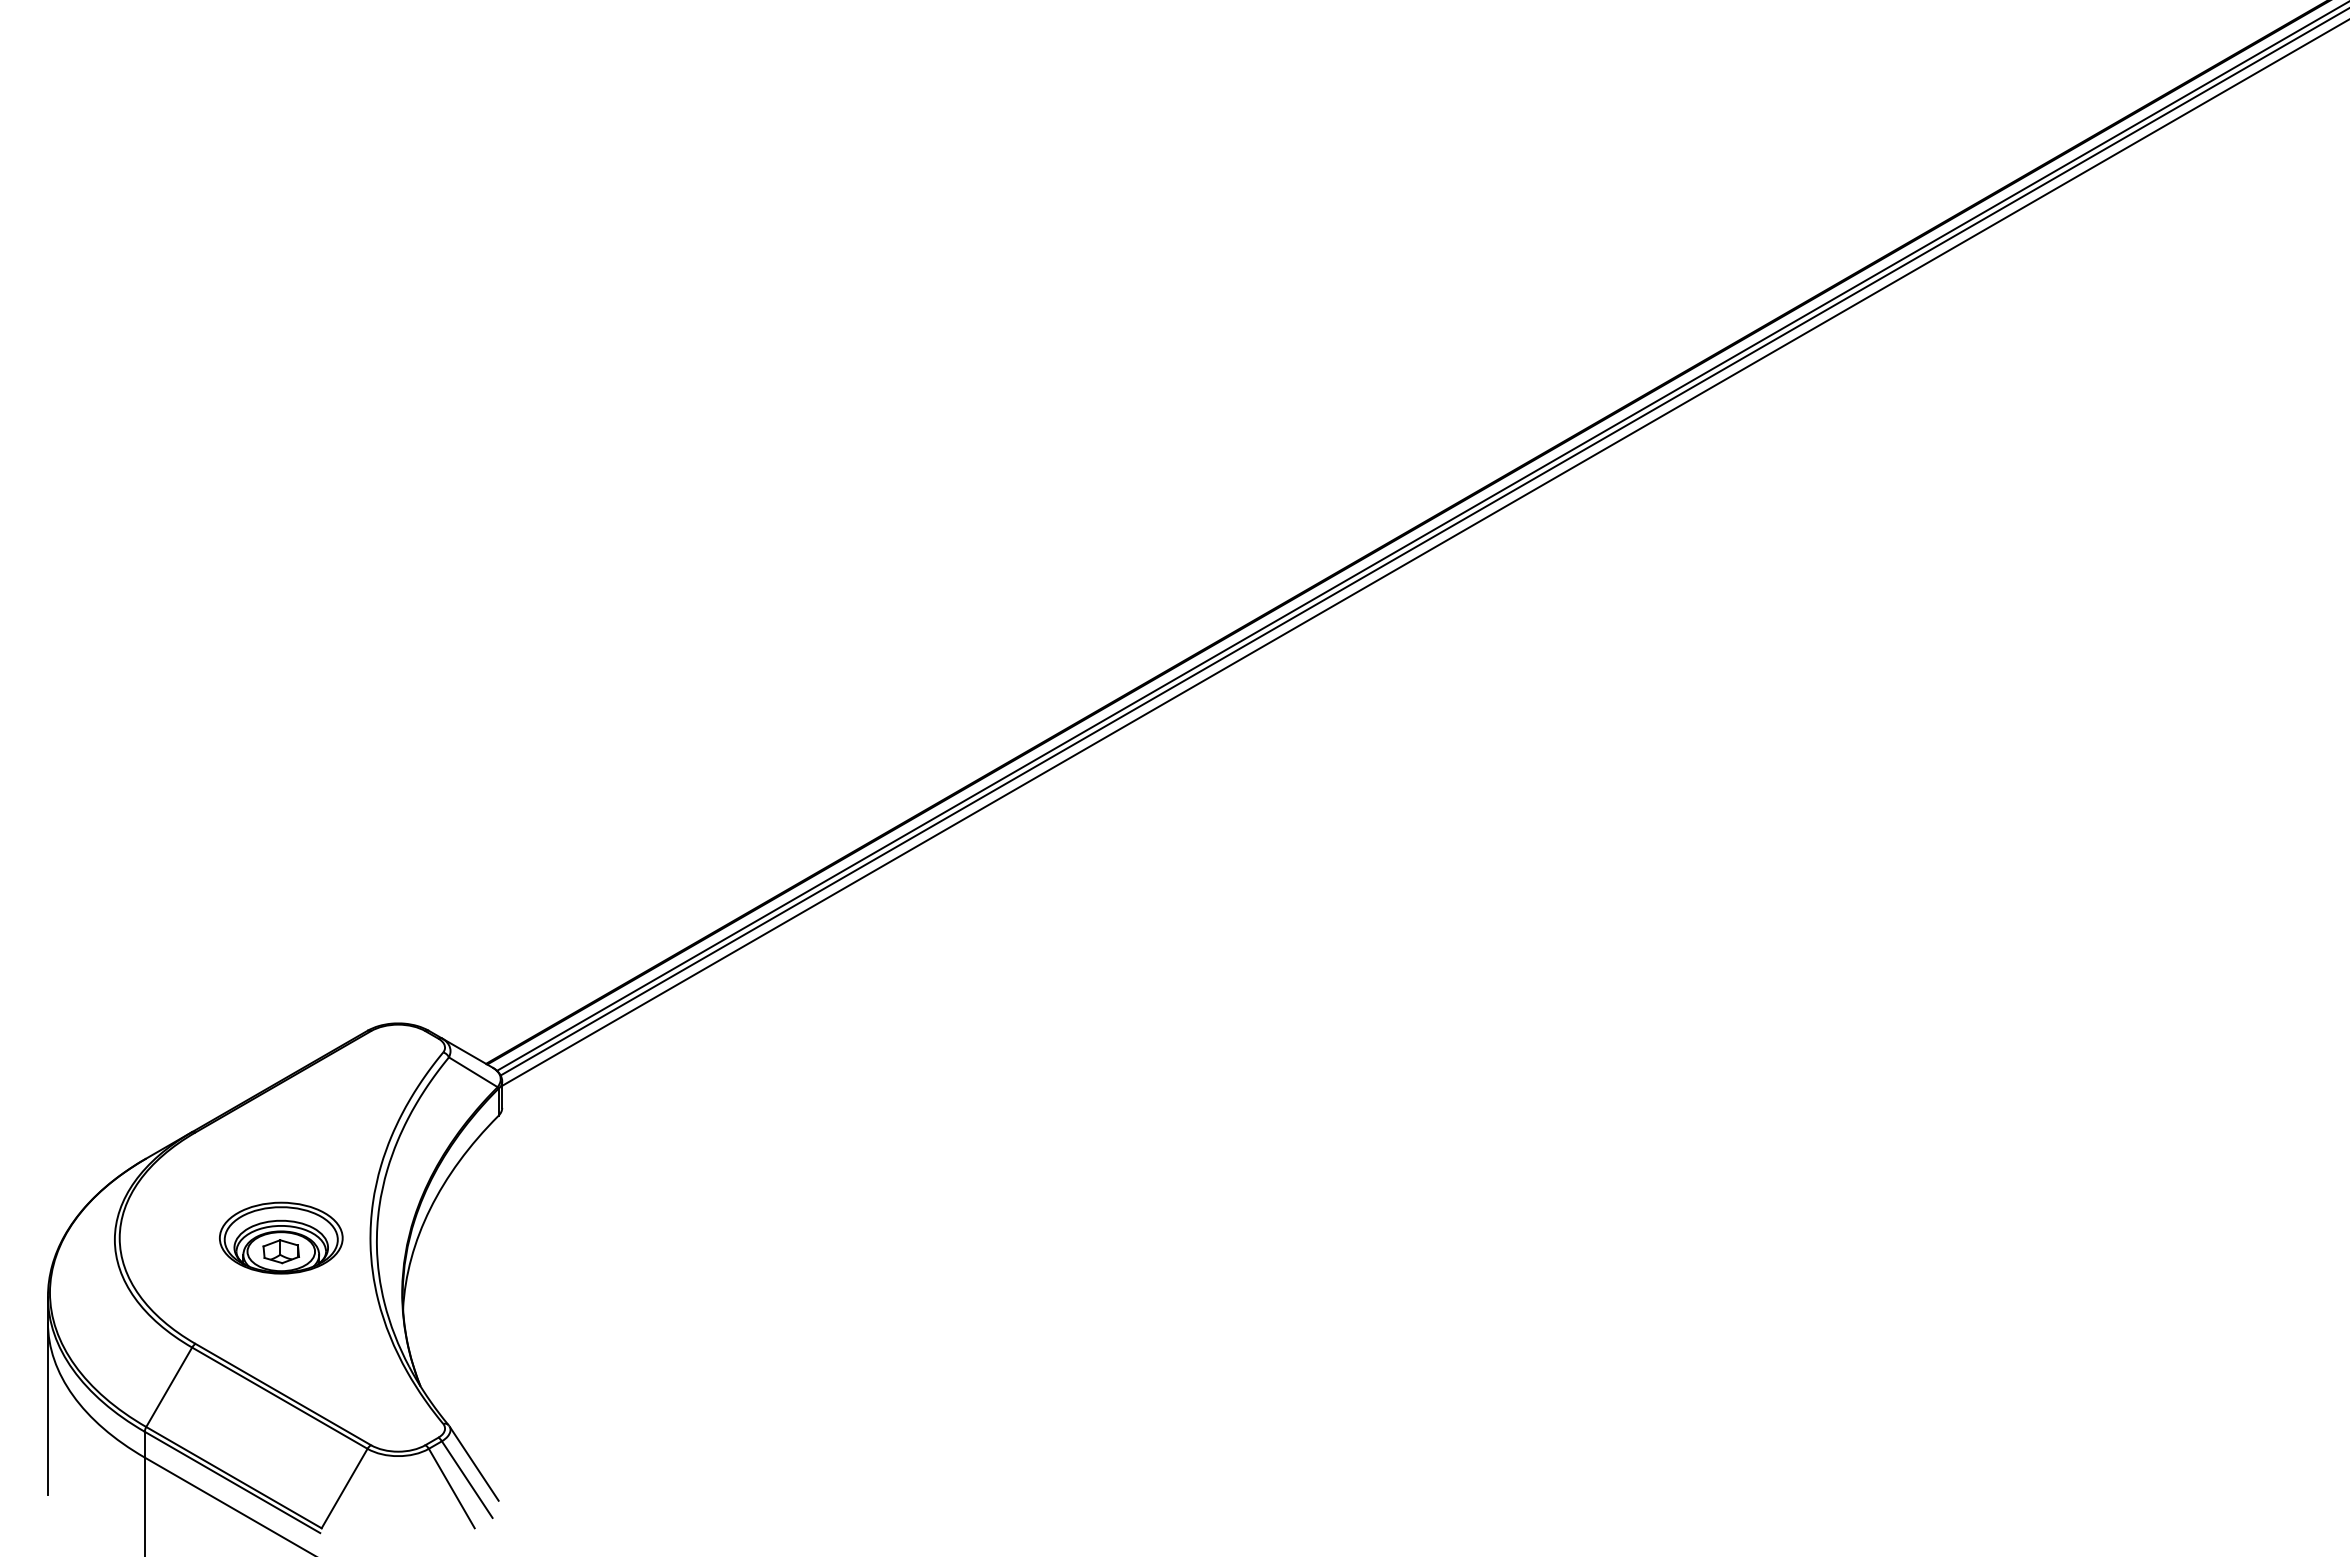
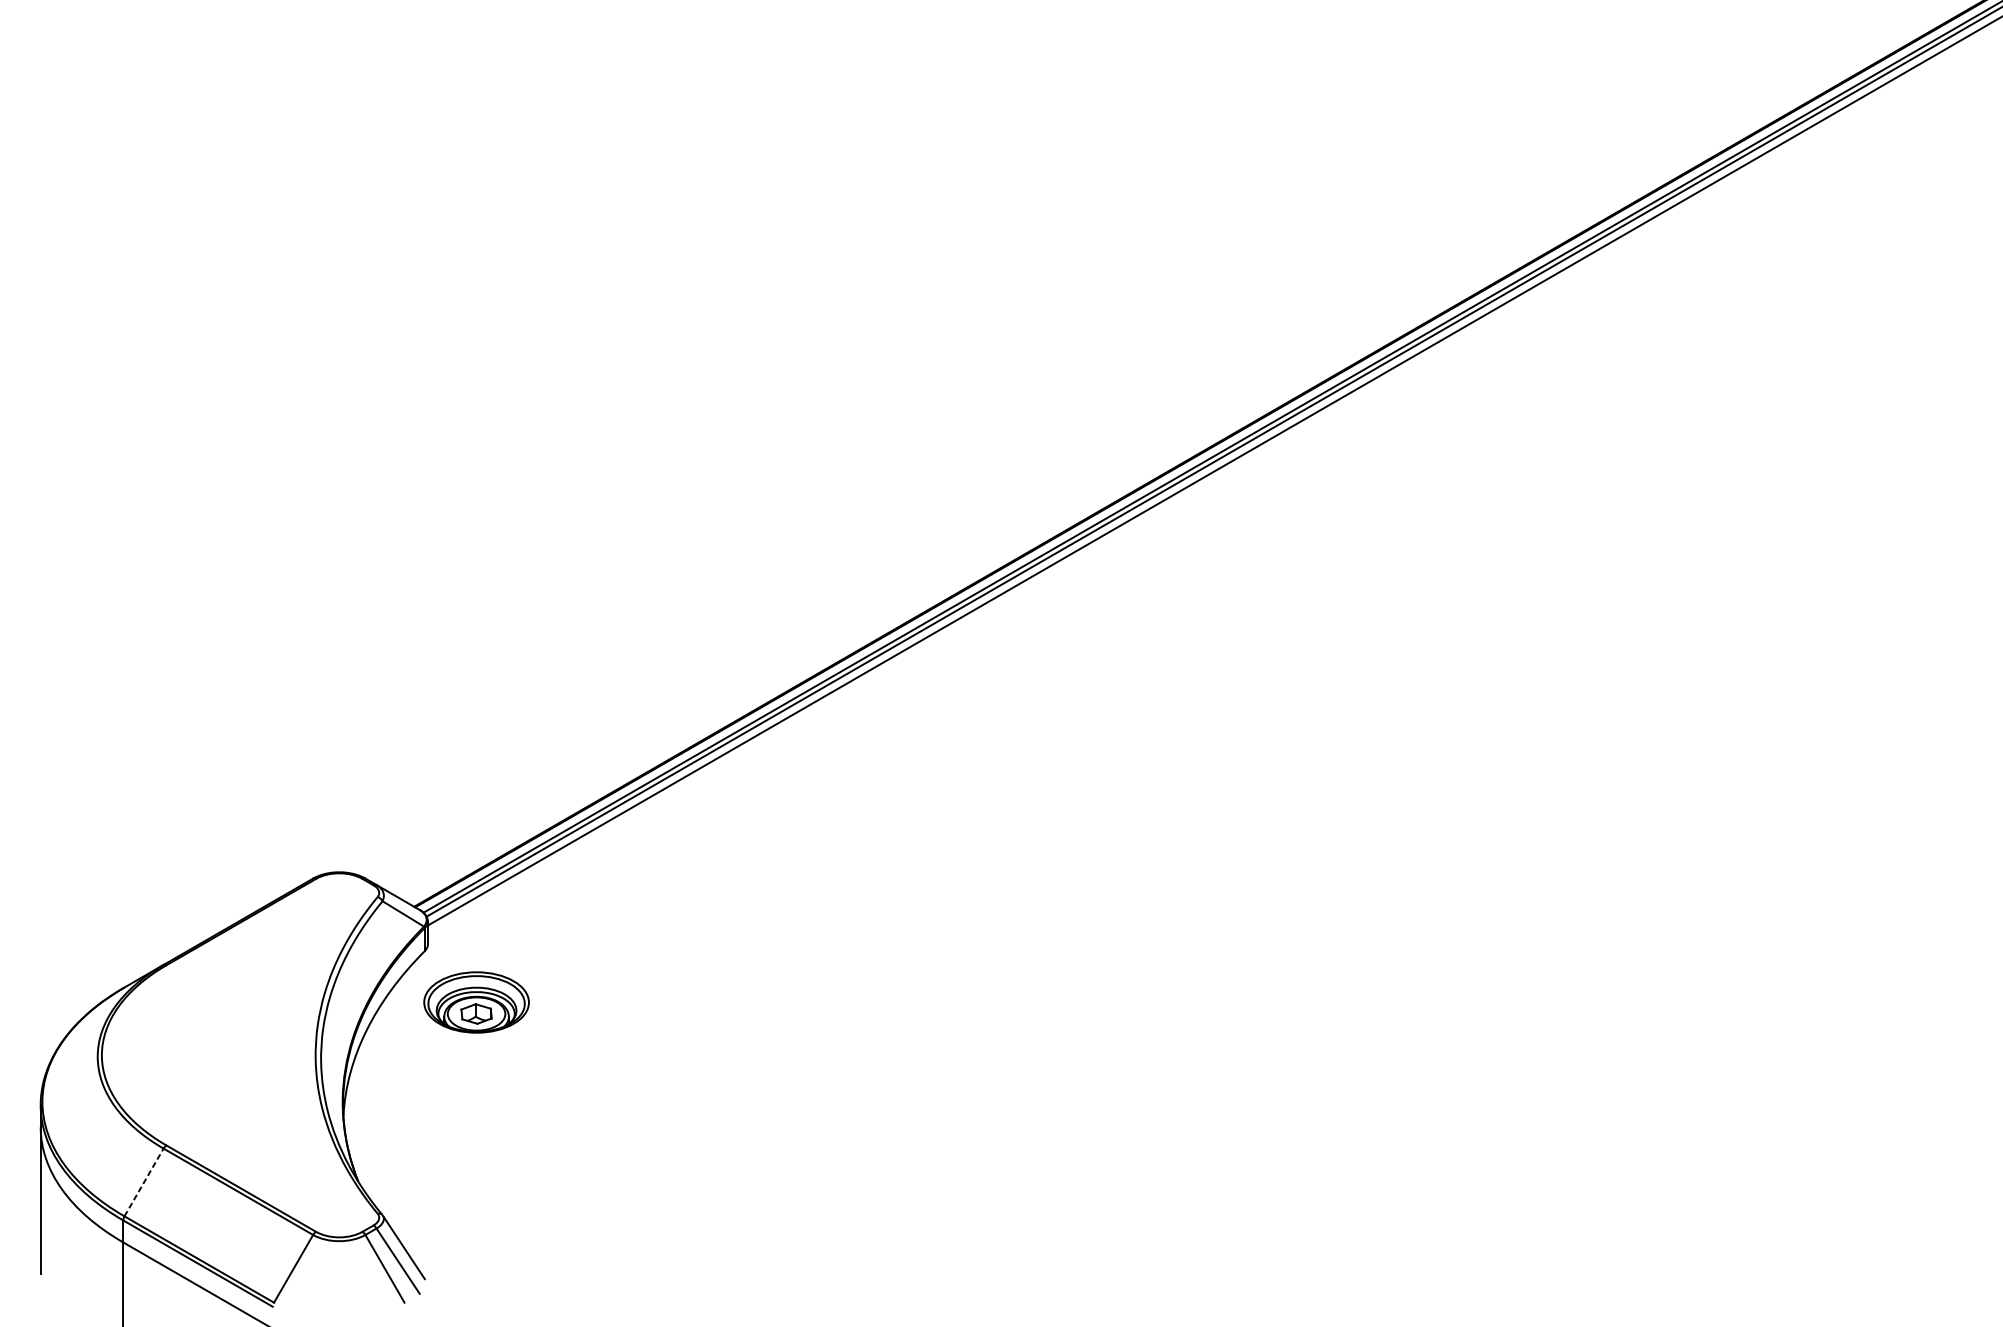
part: (281, 1237) -> (476, 1001), moved
line: (169, 1387) -> (144, 1182), solid -> dashed

